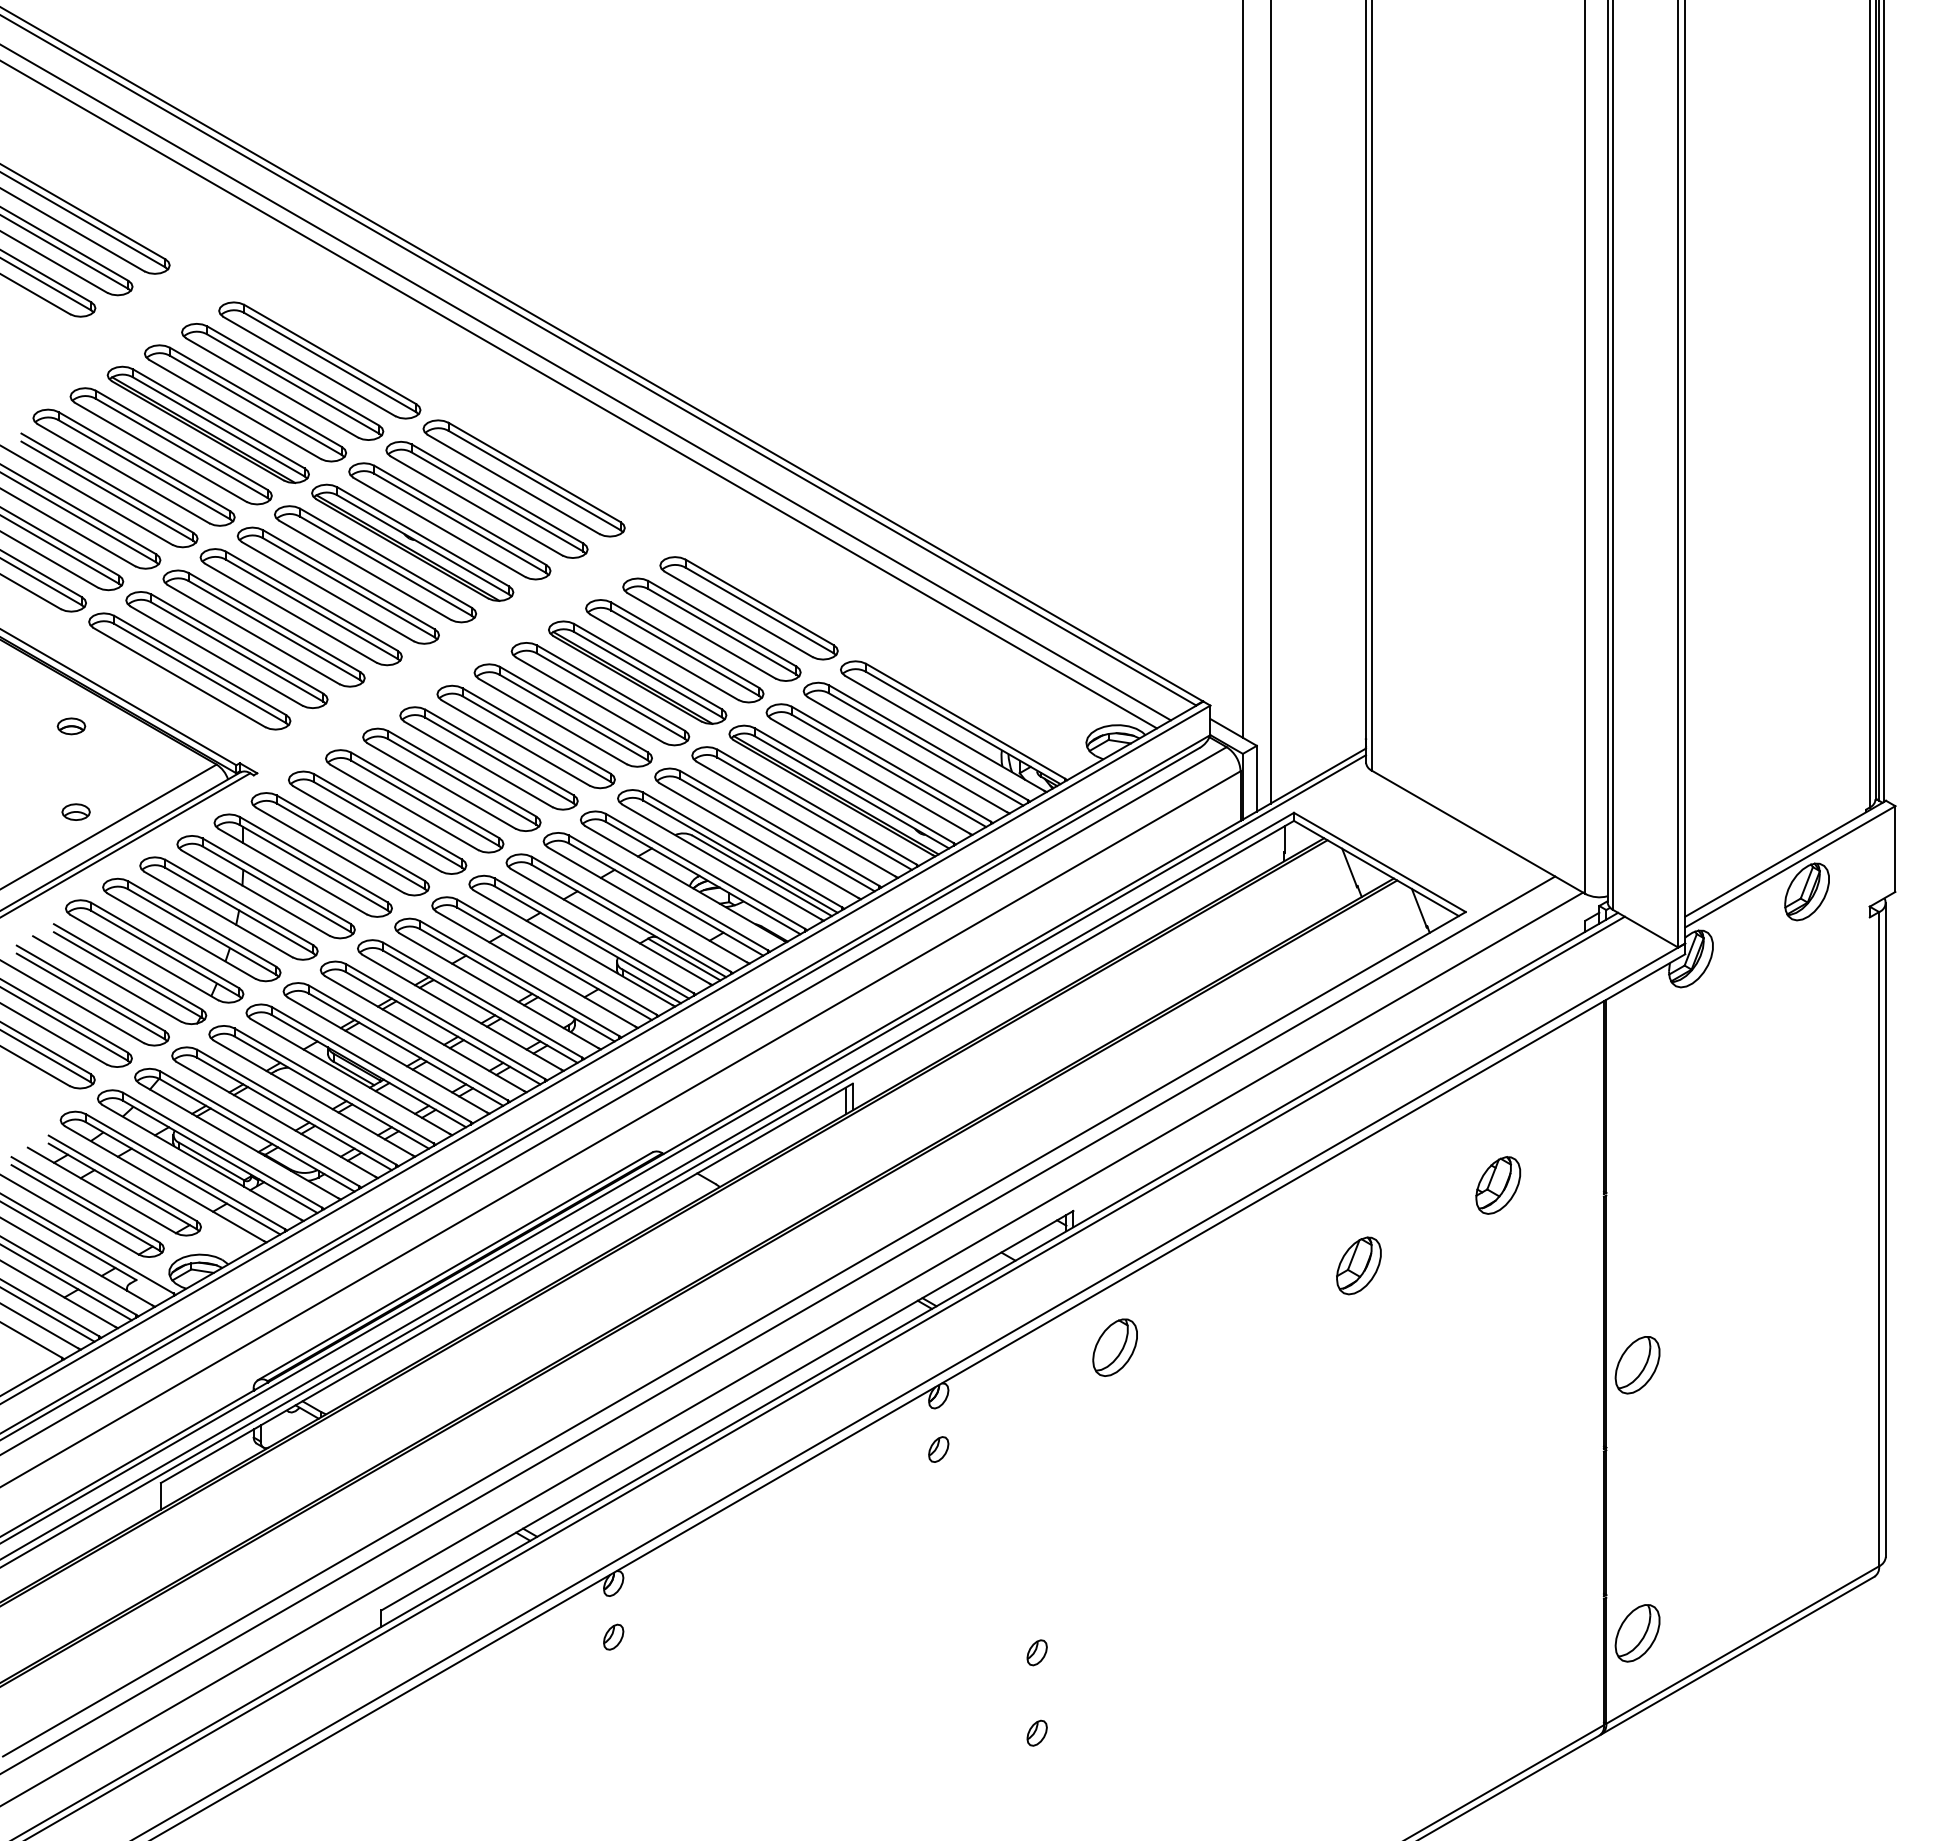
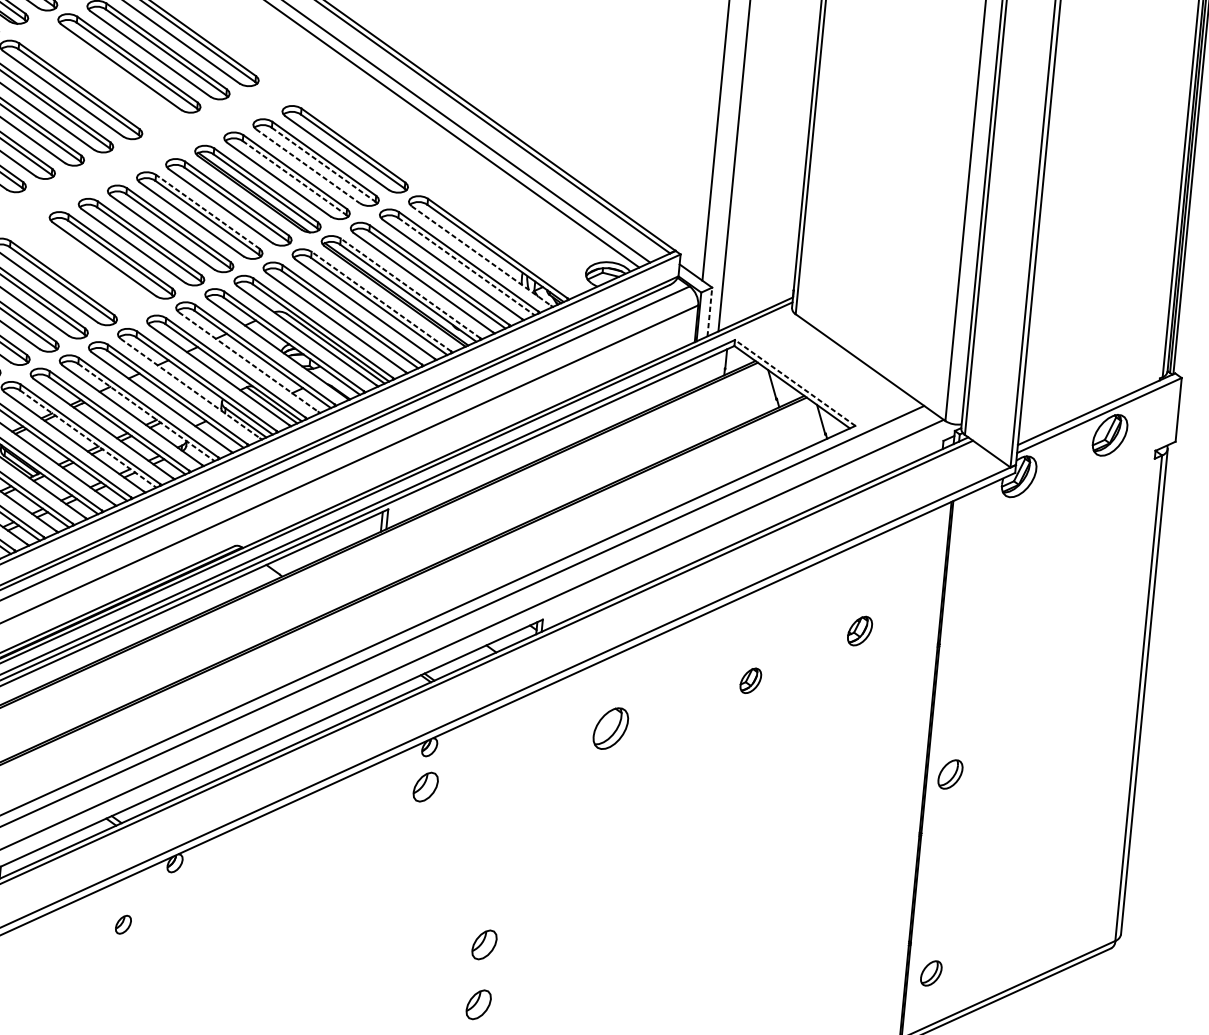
part: (412, 542) -> (100, 76), removed
line: (722, 632) -> (323, 165), solid -> dashed
line: (701, 636) -> (307, 166), solid -> dashed
line: (685, 653) -> (294, 178), solid -> dashed
line: (573, 709) -> (207, 211), solid -> dashed
line: (944, 733) -> (481, 256), solid -> dashed
line: (926, 749) -> (466, 266), solid -> dashed
line: (1256, 778) -> (709, 311), solid -> dashed
line: (854, 785) -> (410, 288), solid -> dashed
part: (414, 801) -> (83, 268), removed
line: (817, 807) -> (381, 302), solid -> dashed
line: (1379, 862) -> (794, 382), solid -> dashed
line: (647, 904) -> (248, 361), solid -> dashed
line: (573, 947) -> (190, 388), solid -> dashed
line: (517, 985) -> (146, 412), solid -> dashed
line: (443, 1028) -> (88, 439), solid -> dashed
part: (1498, 1185) -> (860, 631), size x0.7
part: (1358, 1265) -> (750, 680), size x0.6
part: (1114, 1347) -> (610, 728), moved
part: (1637, 1365) -> (950, 774), size x0.7
part: (938, 1449) -> (425, 787), size x1.6
part: (1637, 1633) -> (931, 973), size x0.6
part: (613, 1636) -> (123, 924), moved
part: (1036, 1652) -> (483, 944), size x1.6
part: (1036, 1732) -> (478, 1004), size x1.6

